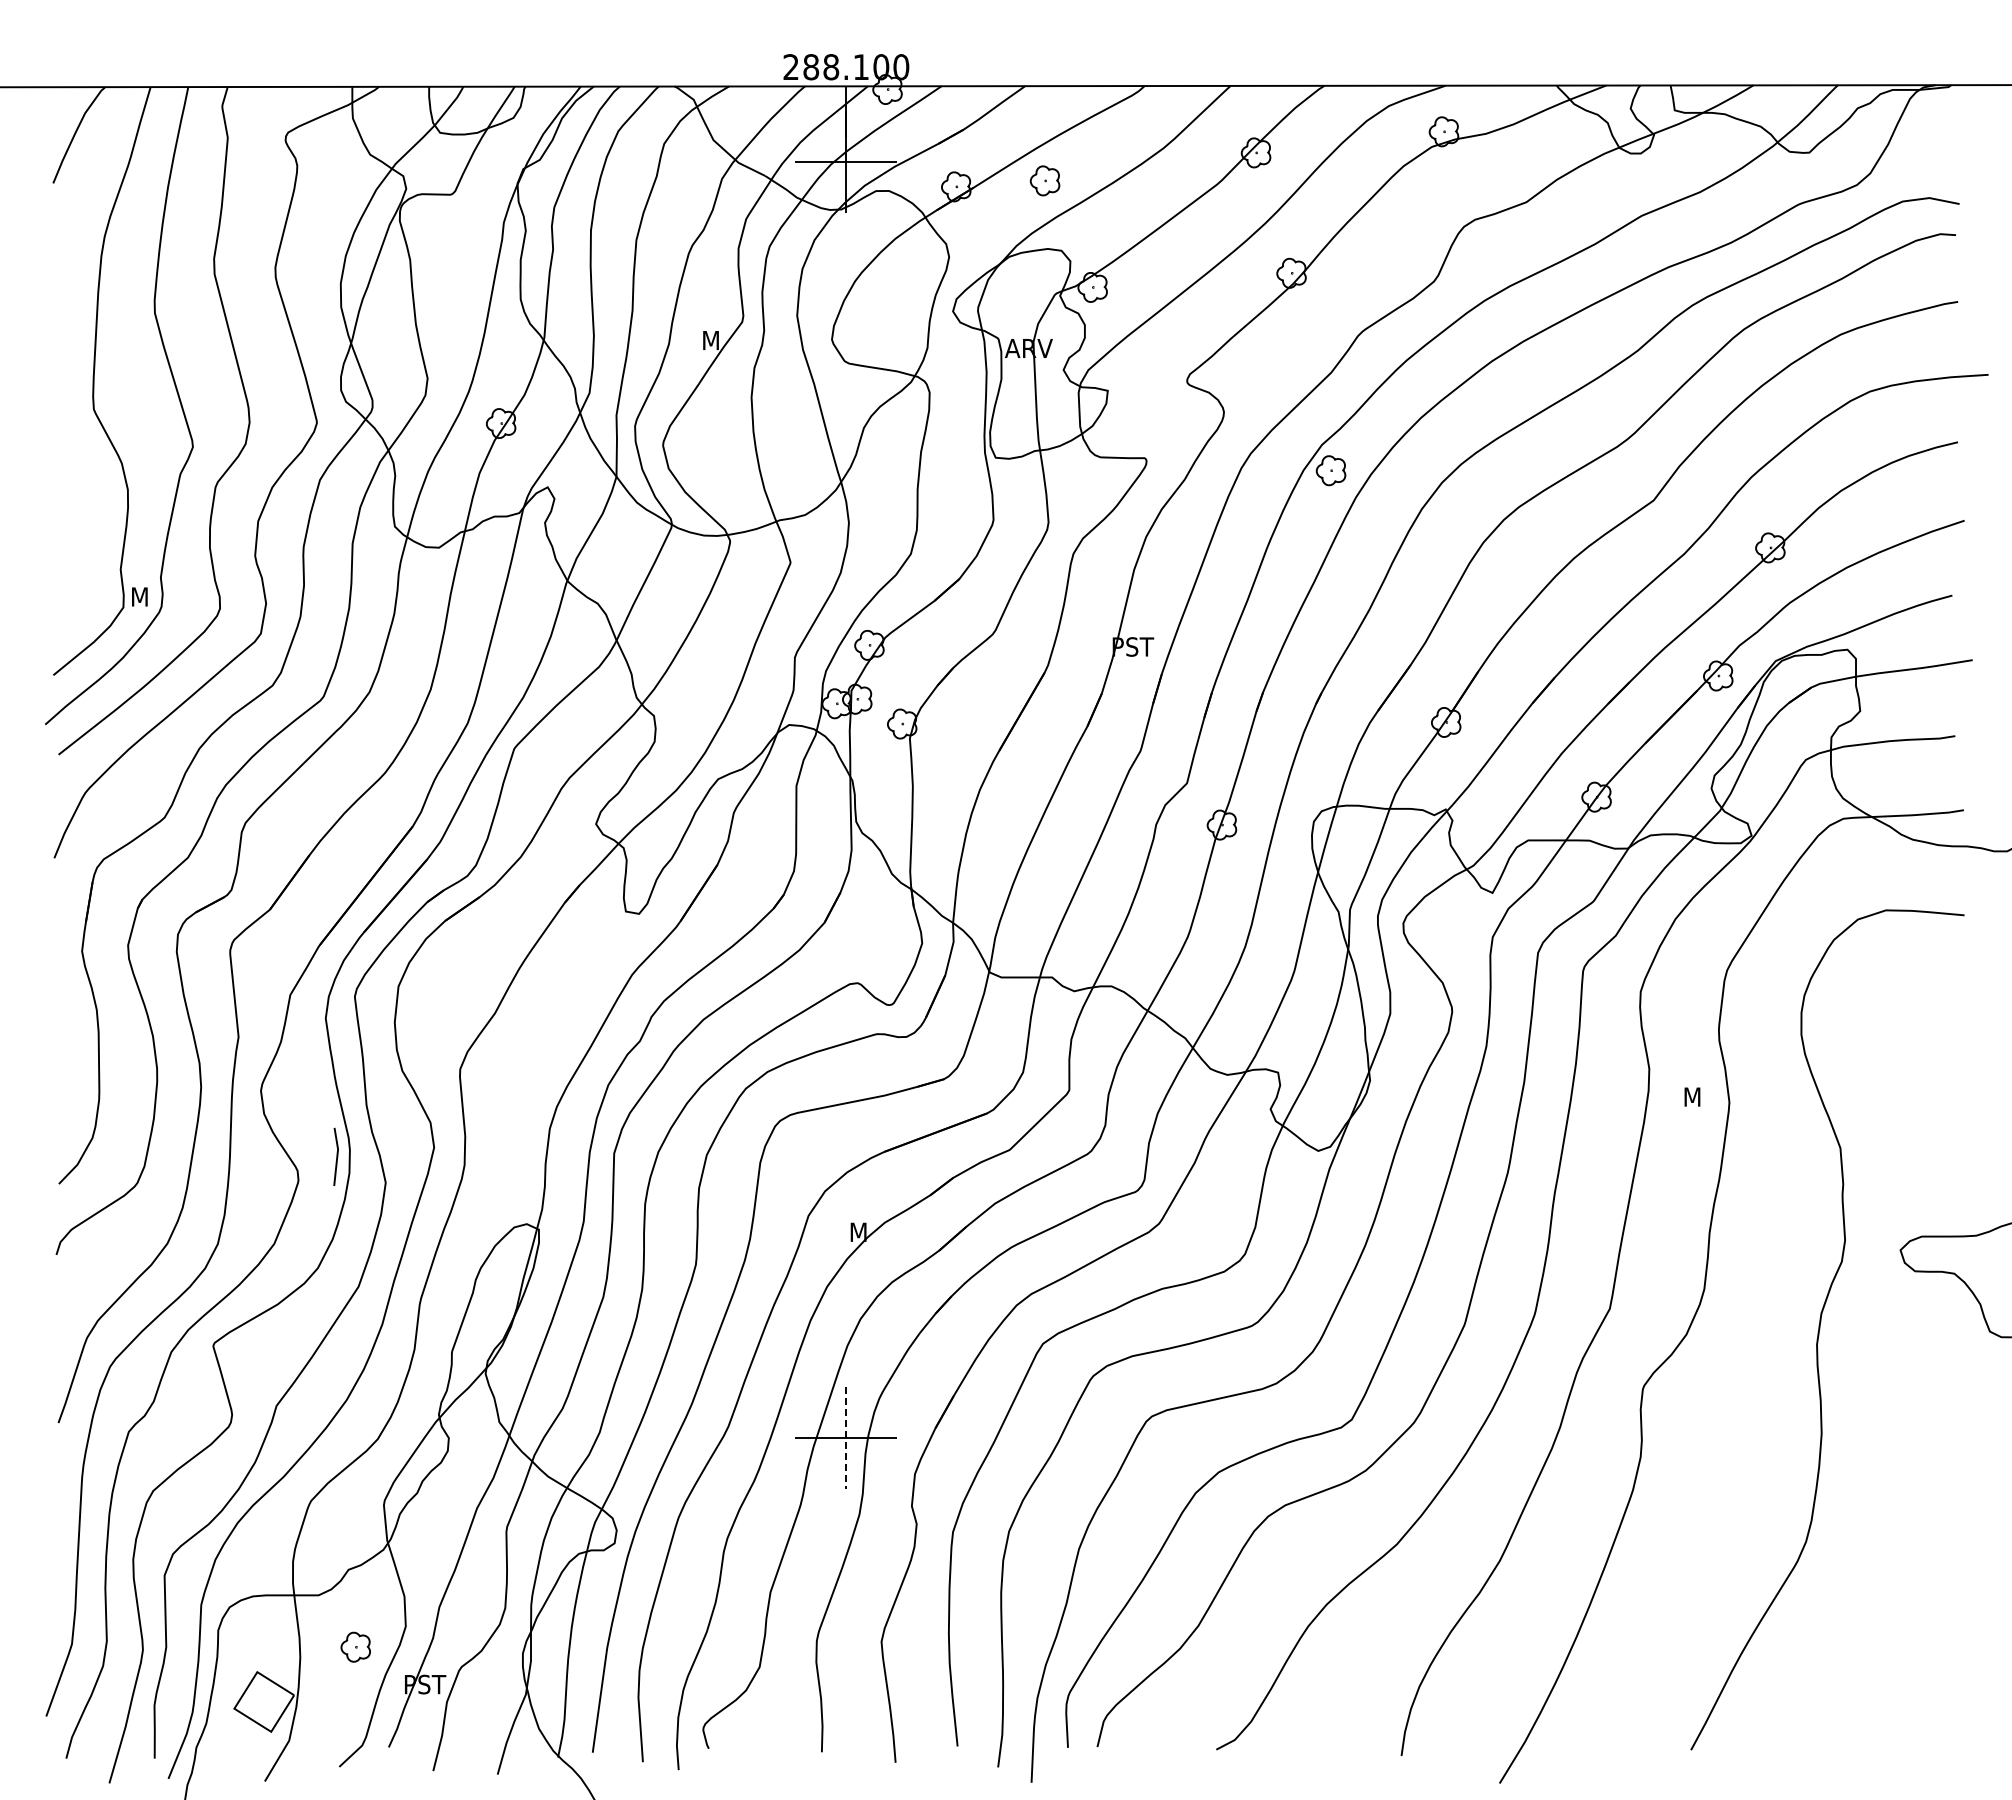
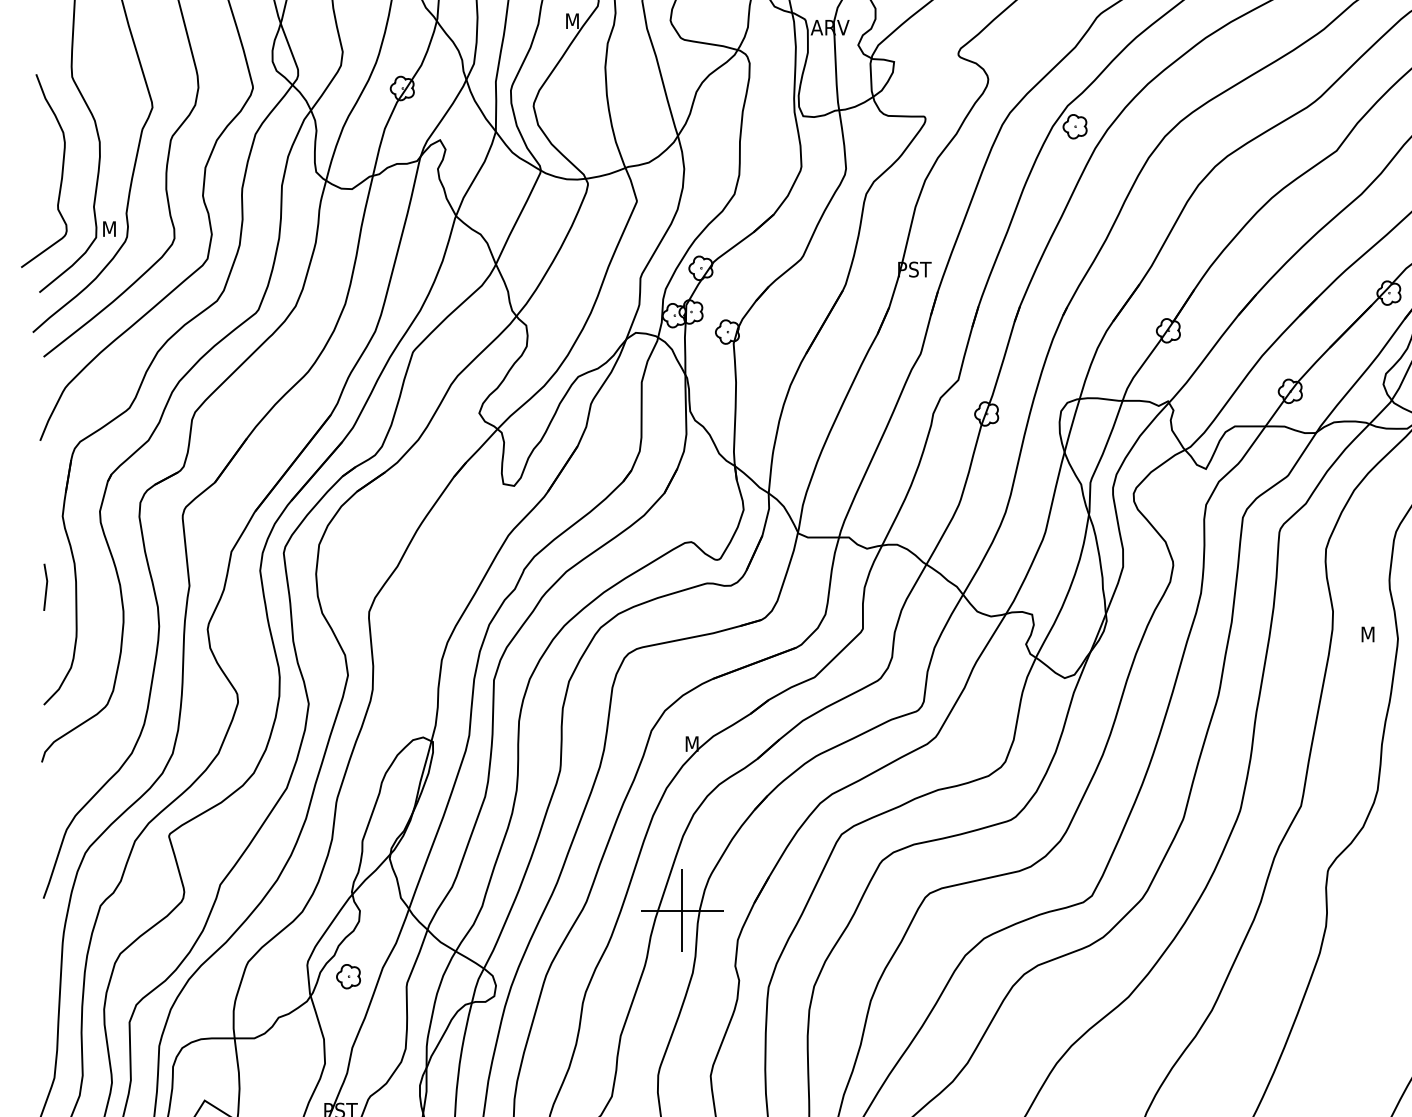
curve: (80, 529) -> (61, 174), added
line: (336, 1156) -> (45, 586), moved
line: (846, 1438) -> (682, 911), dashed -> solid
part: (355, 1646) -> (348, 976), moved

